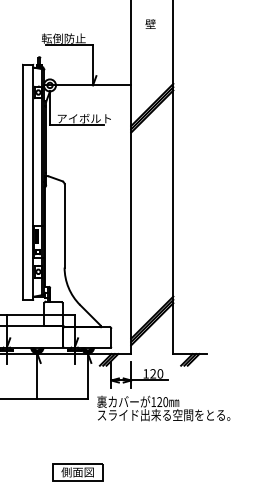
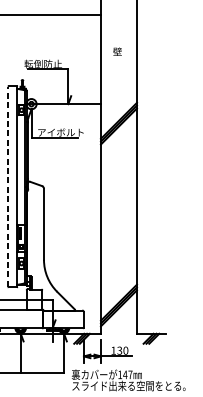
line: (22, 182) -> (8, 187), solid -> dashed
text: (153, 374) -> (120, 351), 120 -> 130
text: (162, 402) -> (127, 375), 120 -> 147

